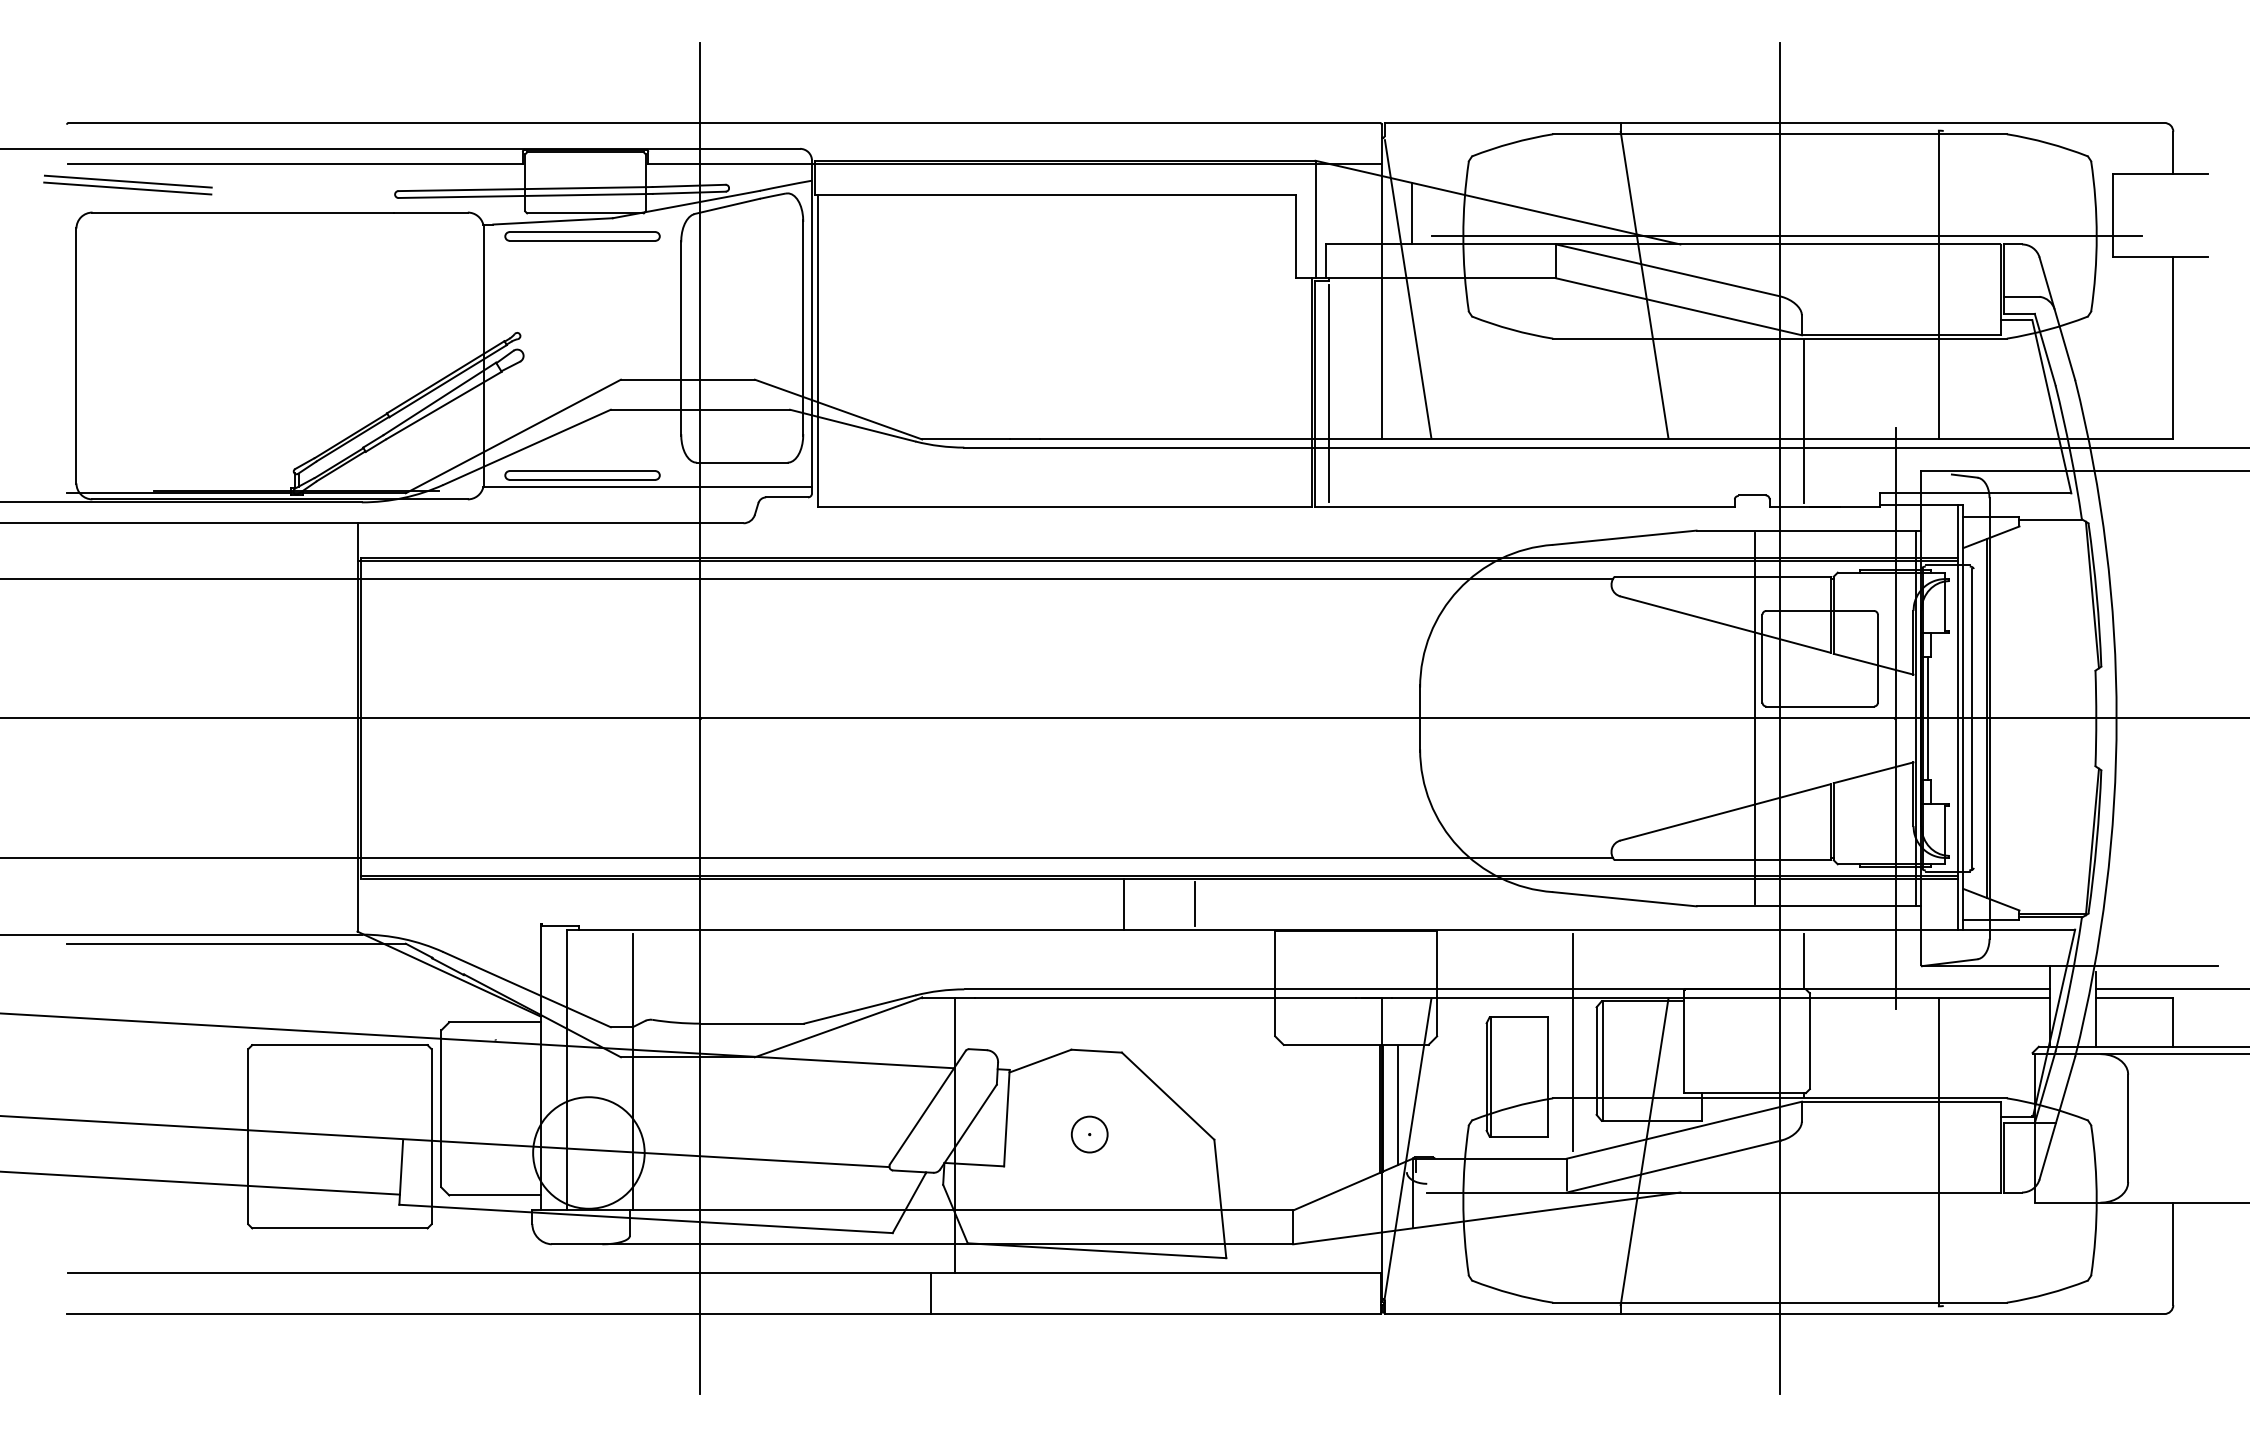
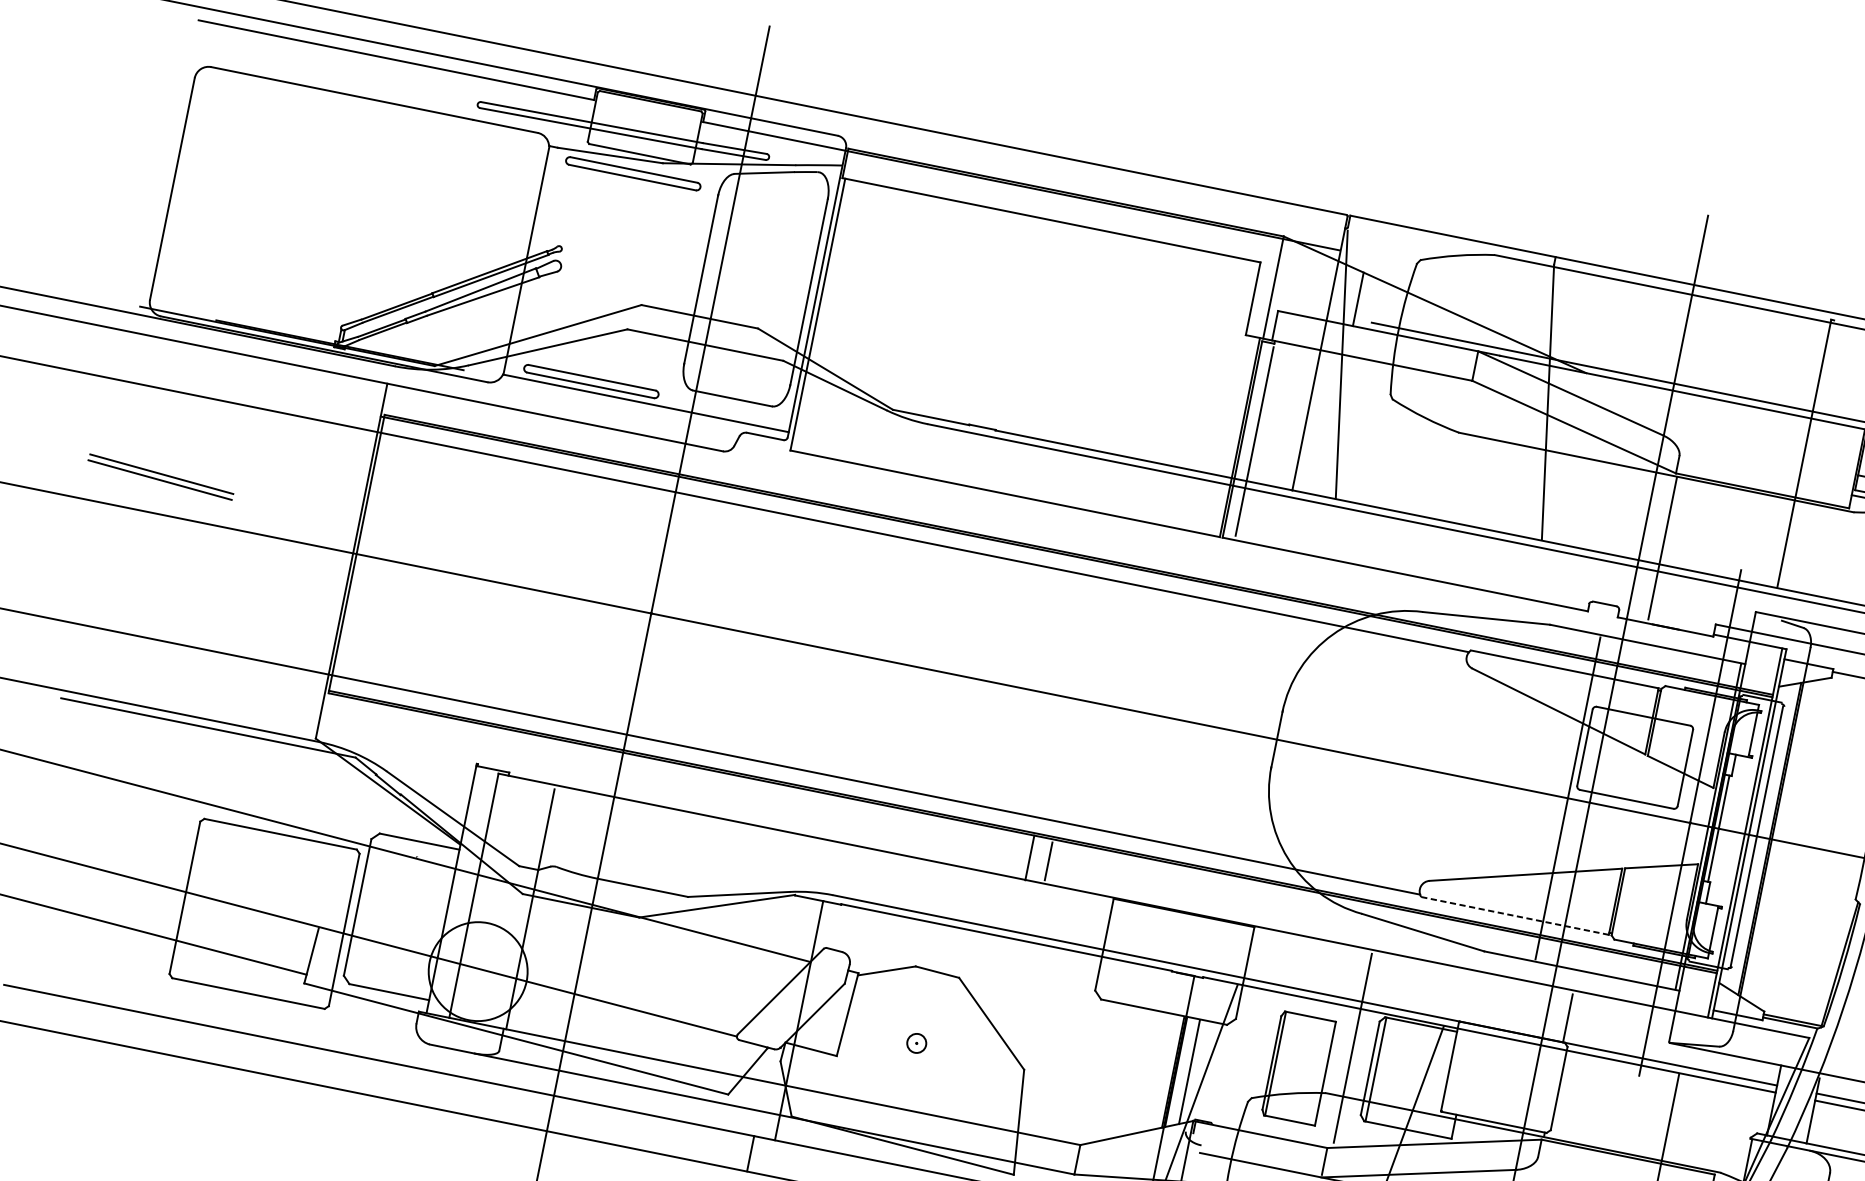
part: (127, 184) -> (160, 476), moved
line: (1722, 860) -> (1514, 916), solid -> dashed
line: (1124, 904) -> (1029, 858), moved
circle: (1089, 1134) -> (916, 1043), size x0.6

